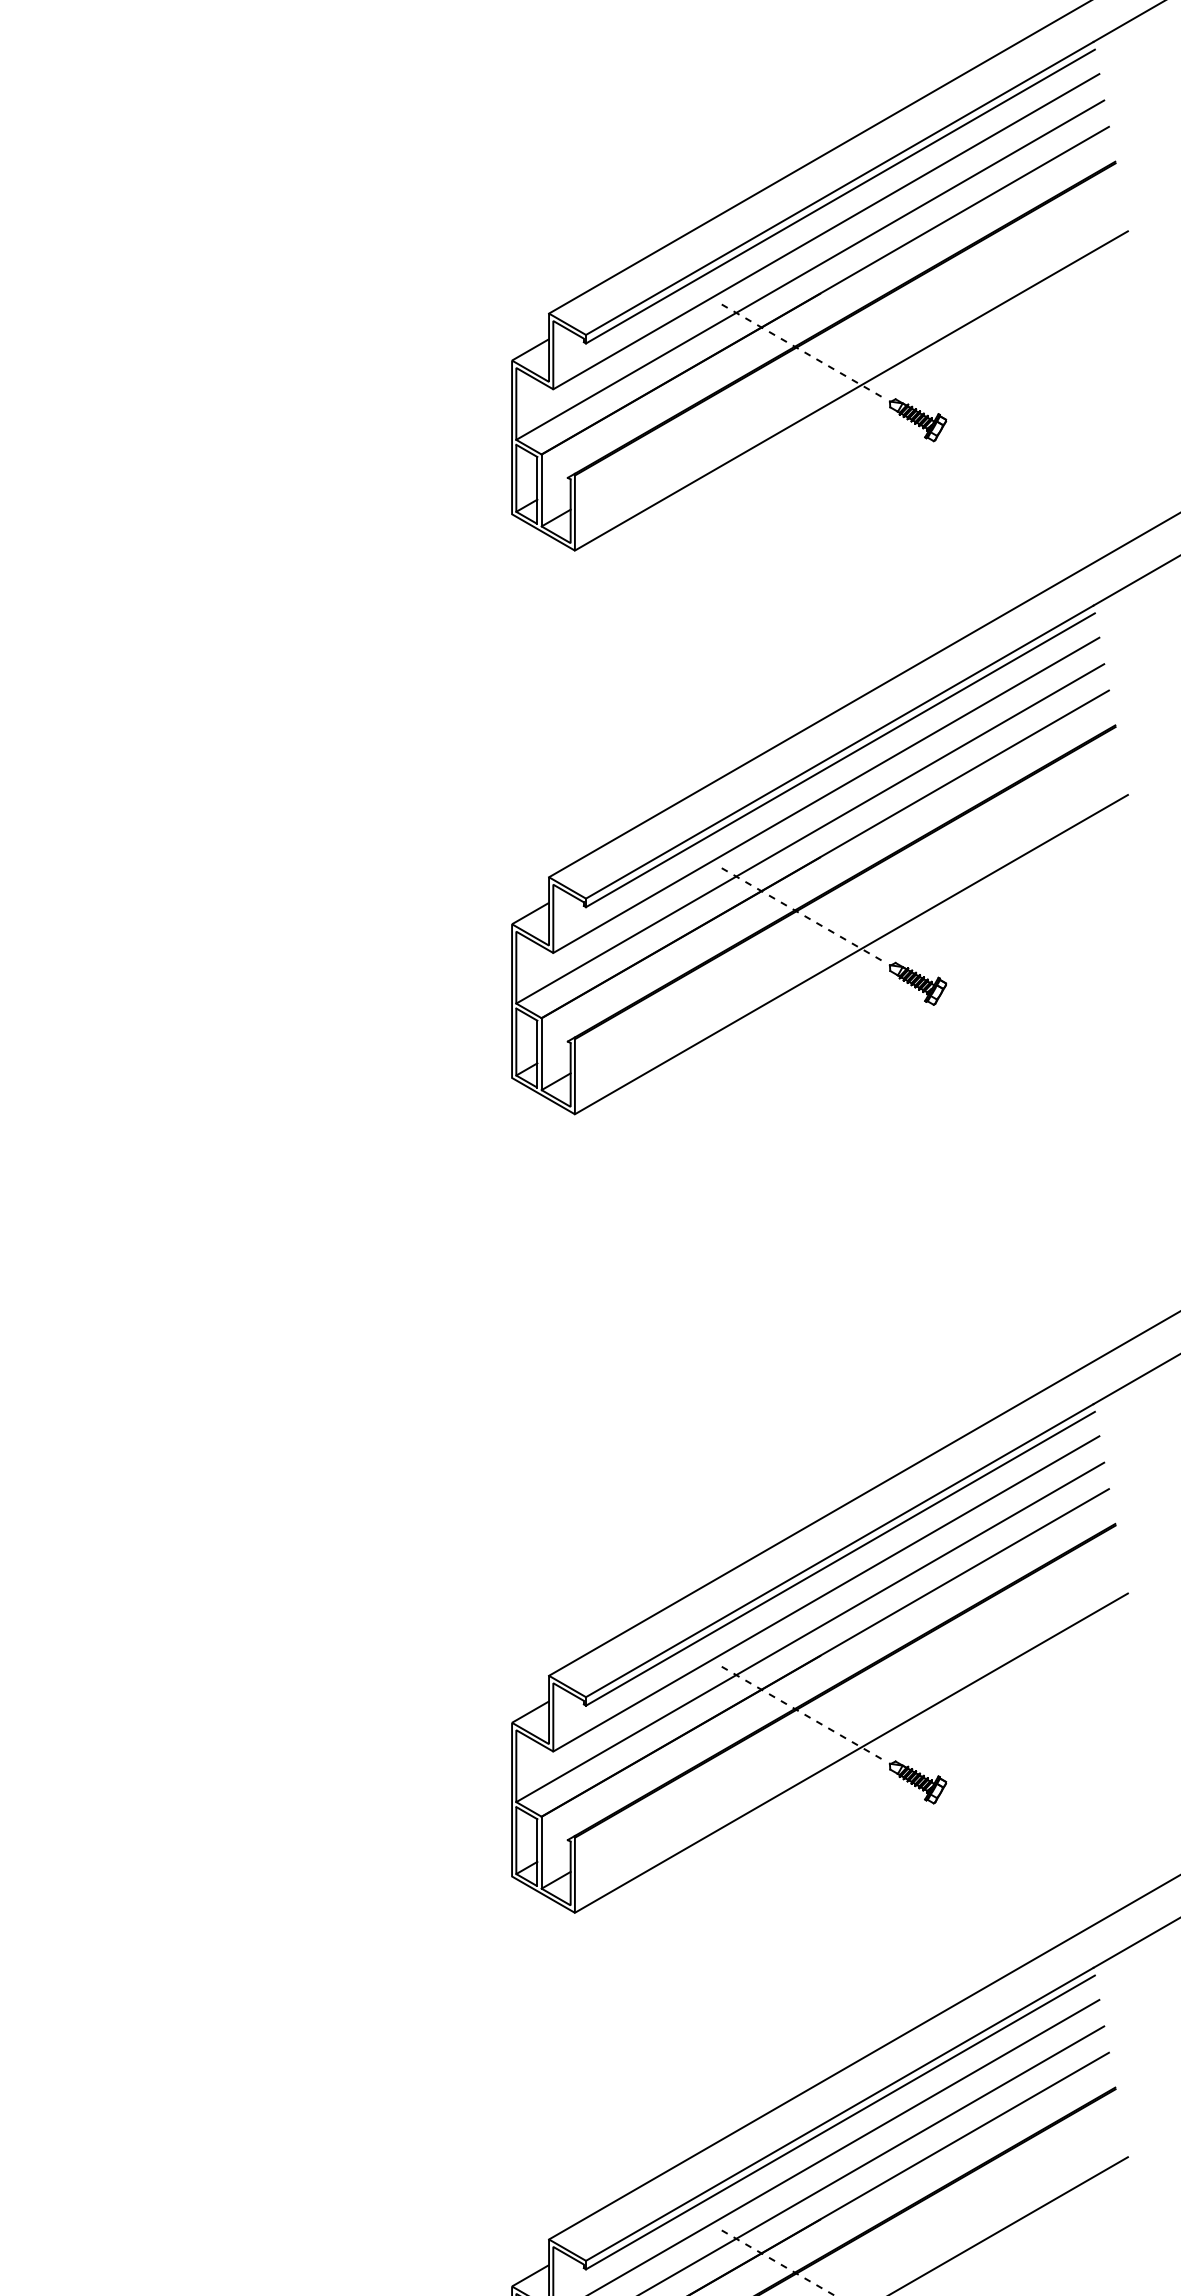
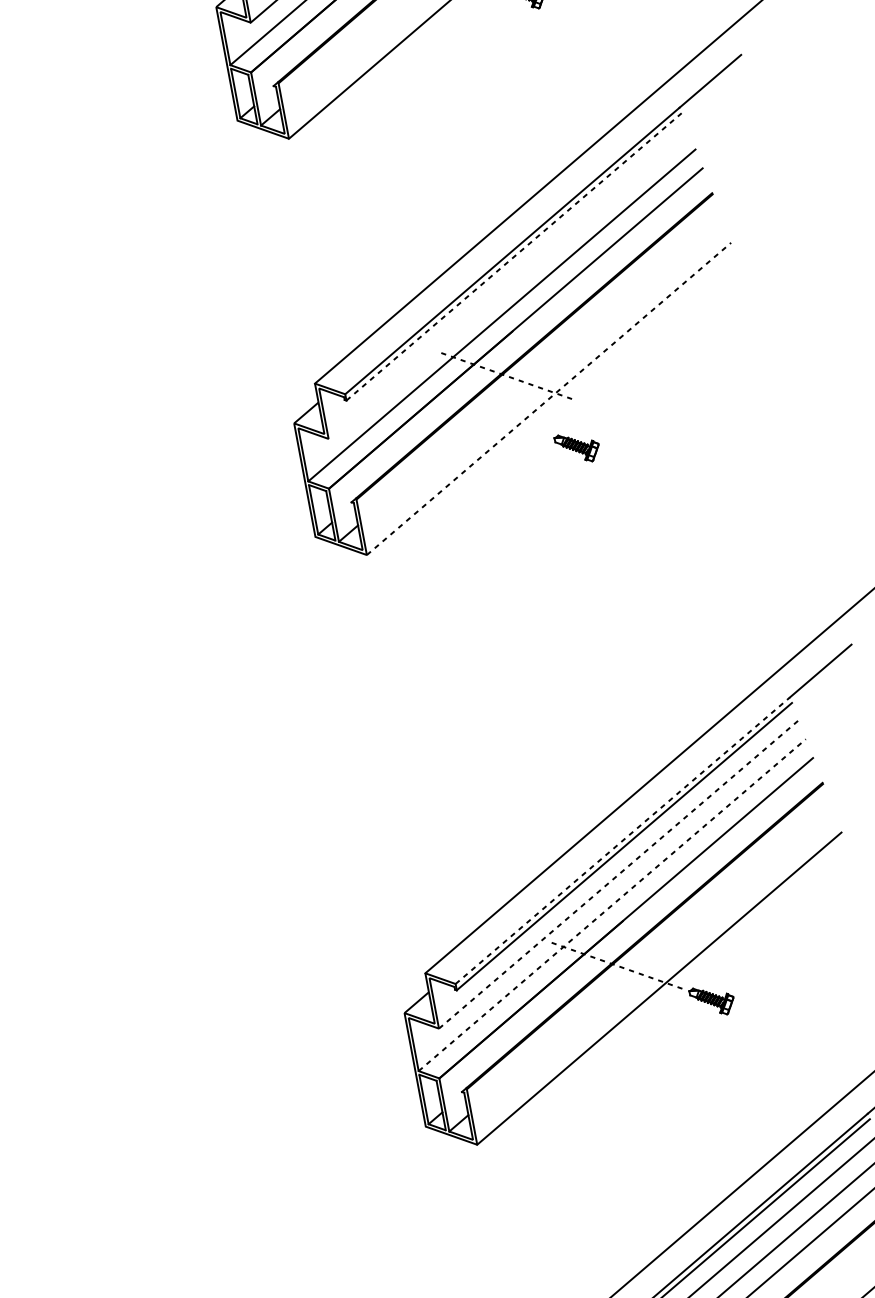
line: (840, 760) -> (514, 257), solid -> dashed
line: (826, 795) -> (508, 284), removed
line: (851, 954) -> (549, 398), solid -> dashed
part: (917, 983) -> (577, 447), moved
line: (840, 1550) -> (623, 840), solid -> dashed
line: (826, 1593) -> (618, 874), solid -> dashed
line: (810, 1632) -> (612, 905), solid -> dashed

